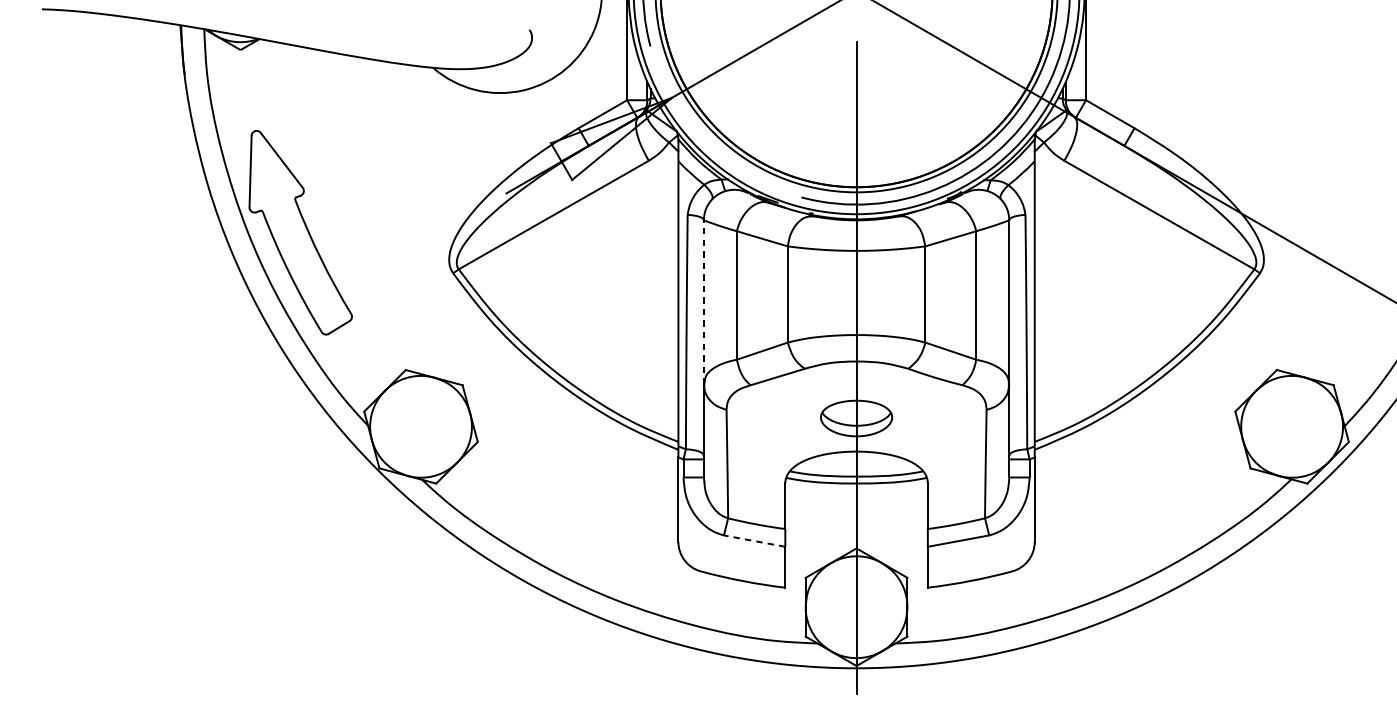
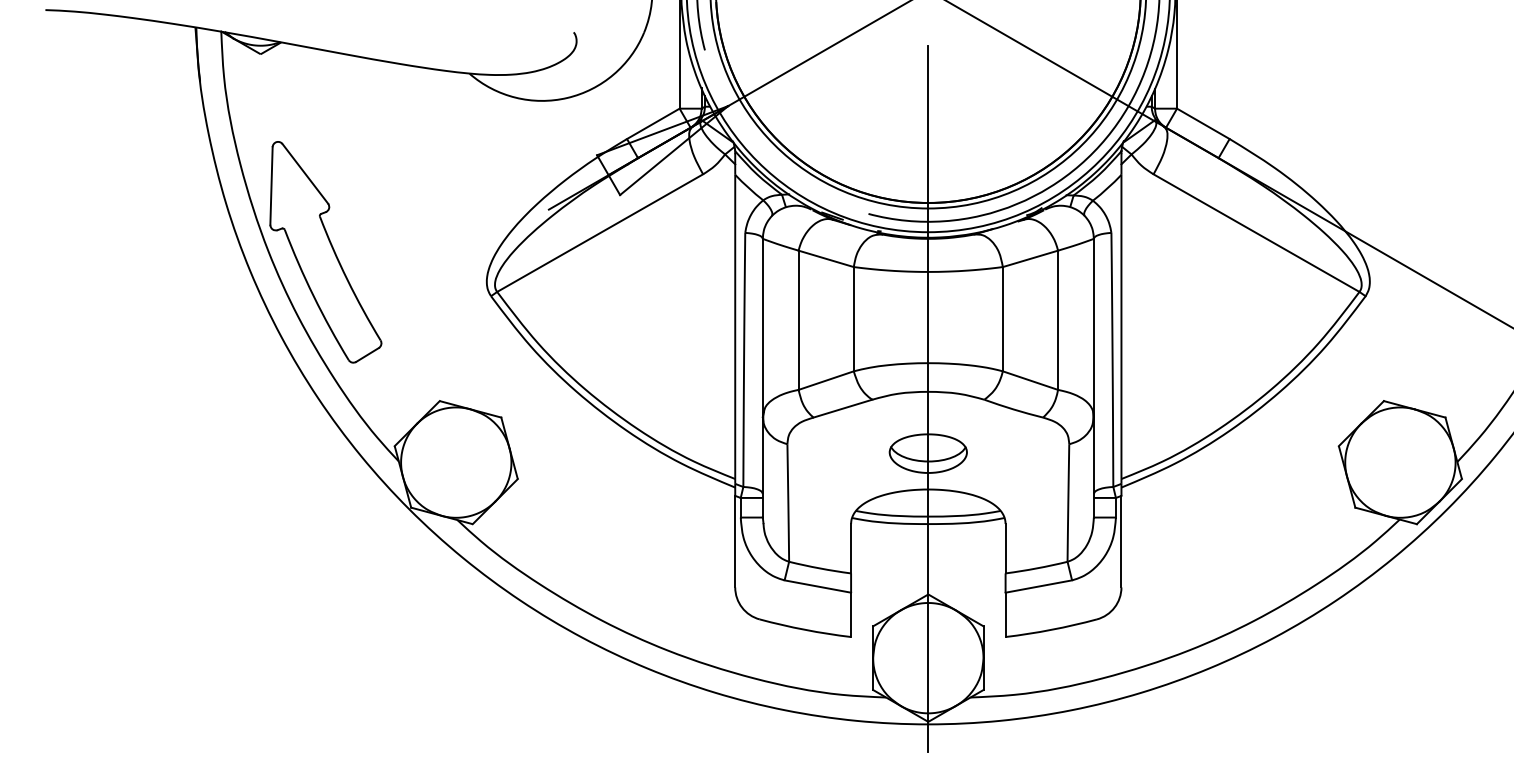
line: (703, 302) -> (762, 327), dashed -> solid
line: (754, 541) -> (817, 586), dashed -> solid

